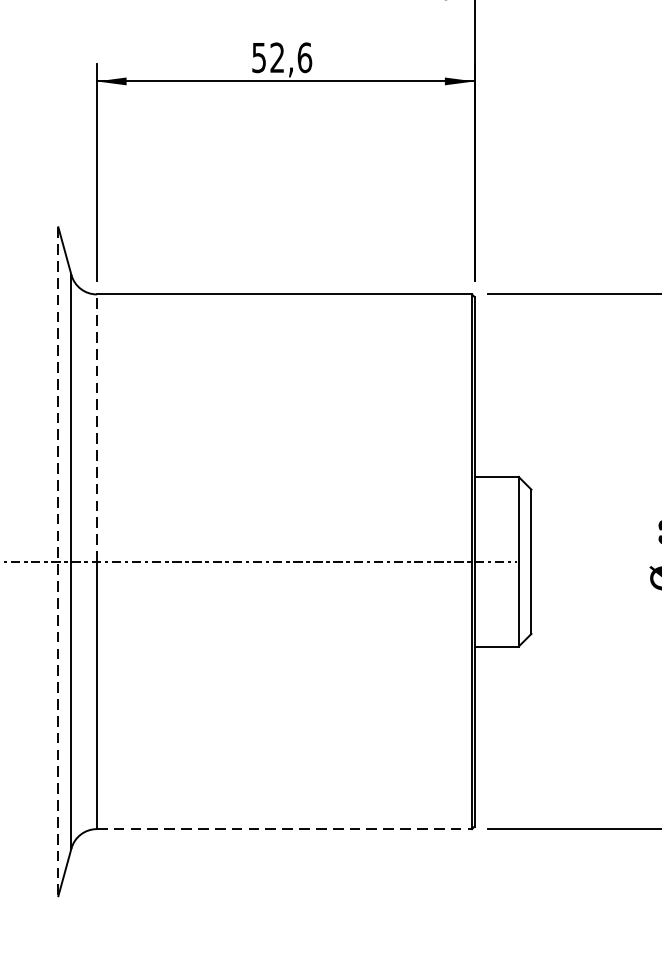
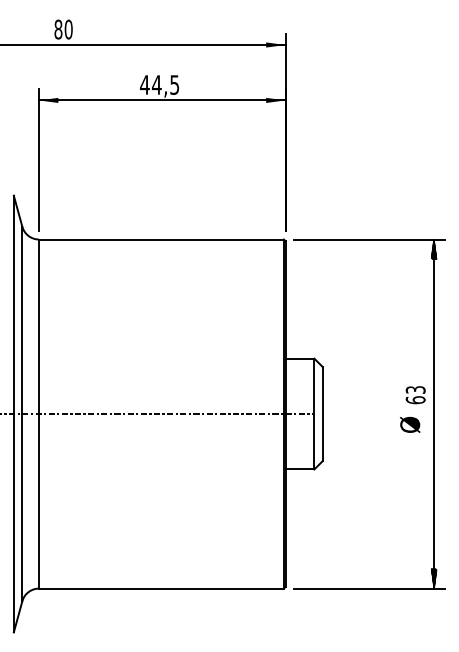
text: (281, 57) -> (159, 84), 52,6 -> 44,5
line: (96, 427) -> (38, 326), dashed -> solid
line: (57, 562) -> (13, 414), dashed -> solid
line: (284, 828) -> (161, 588), dashed -> solid

